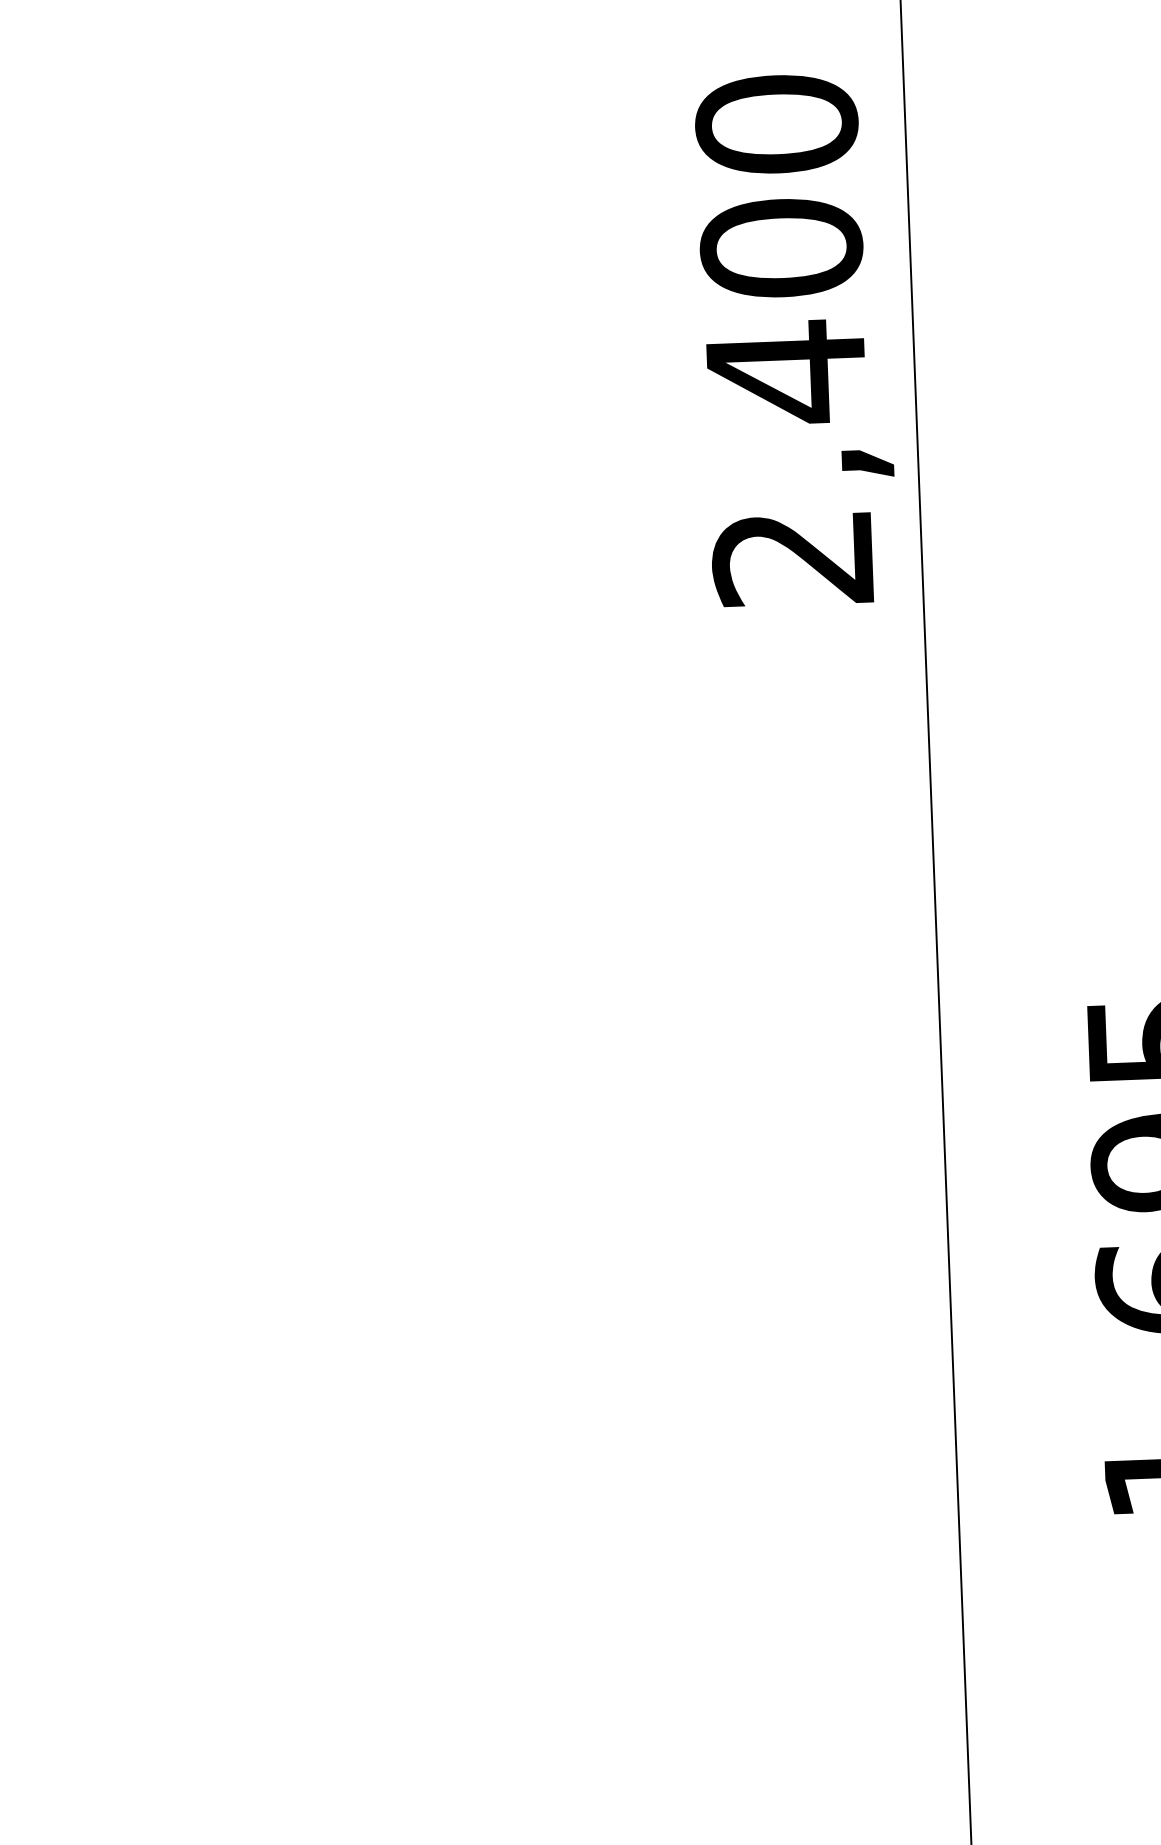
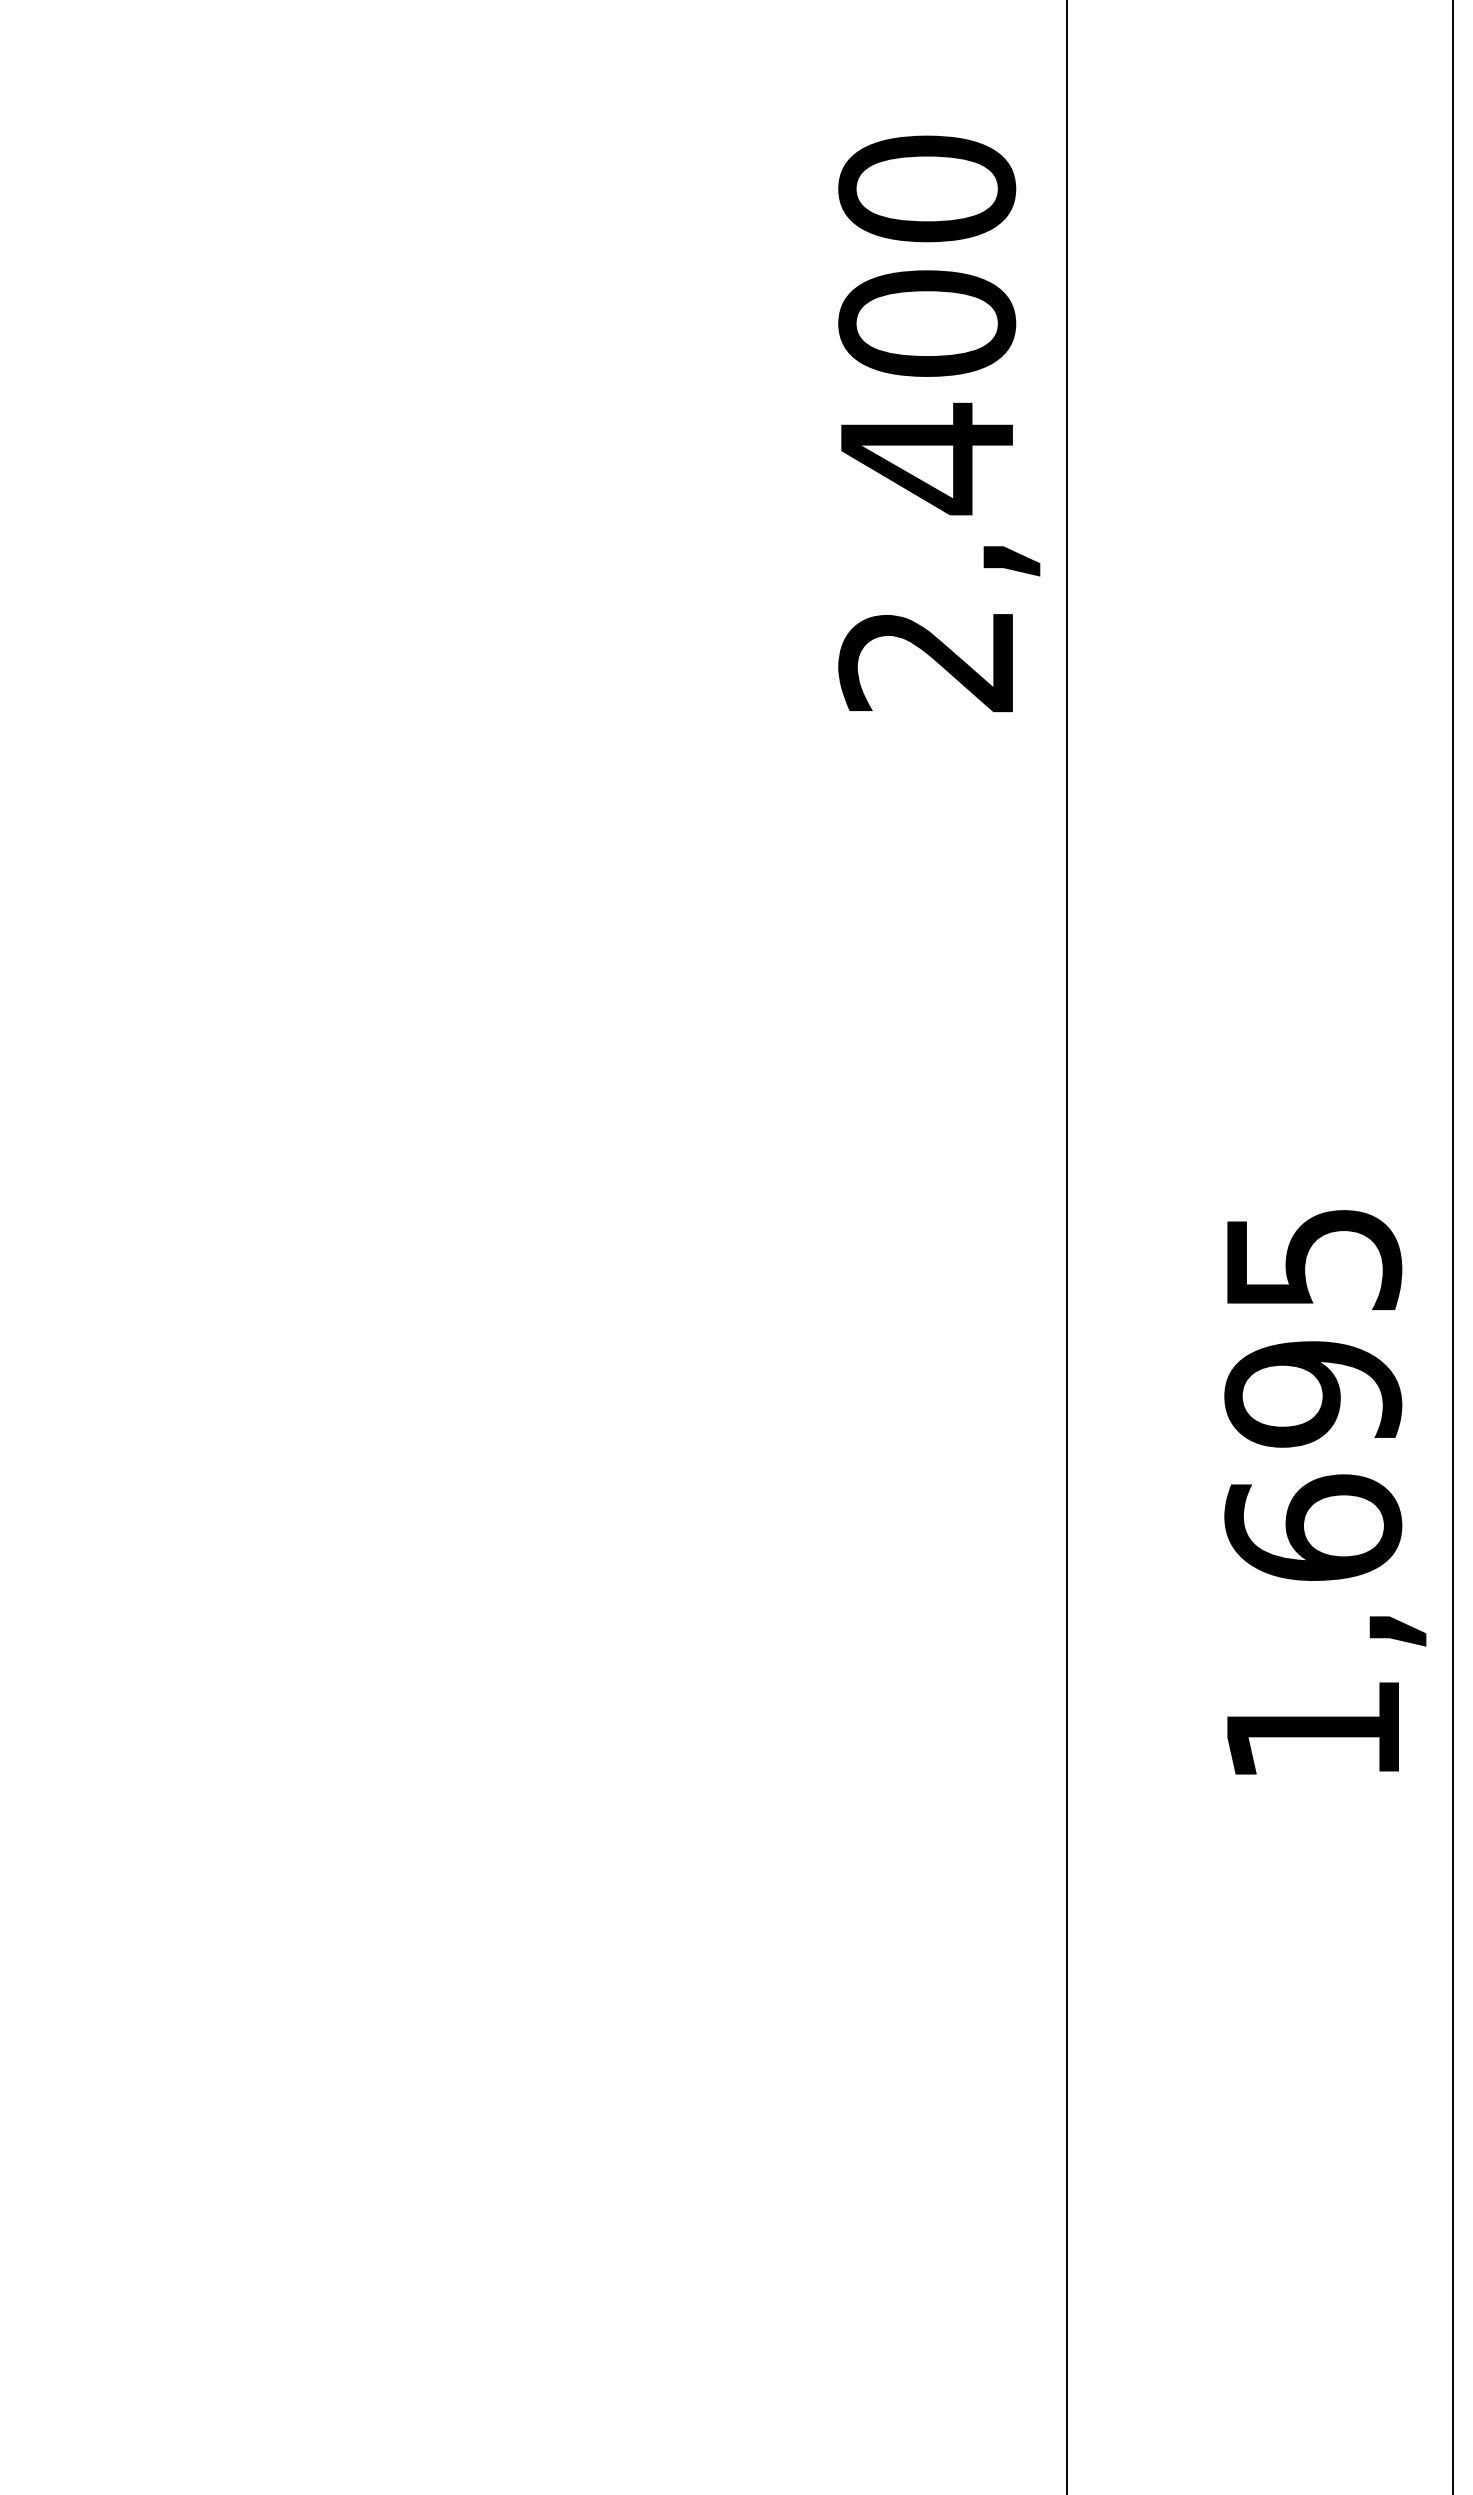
text: (796, 339) -> (939, 423), moved

